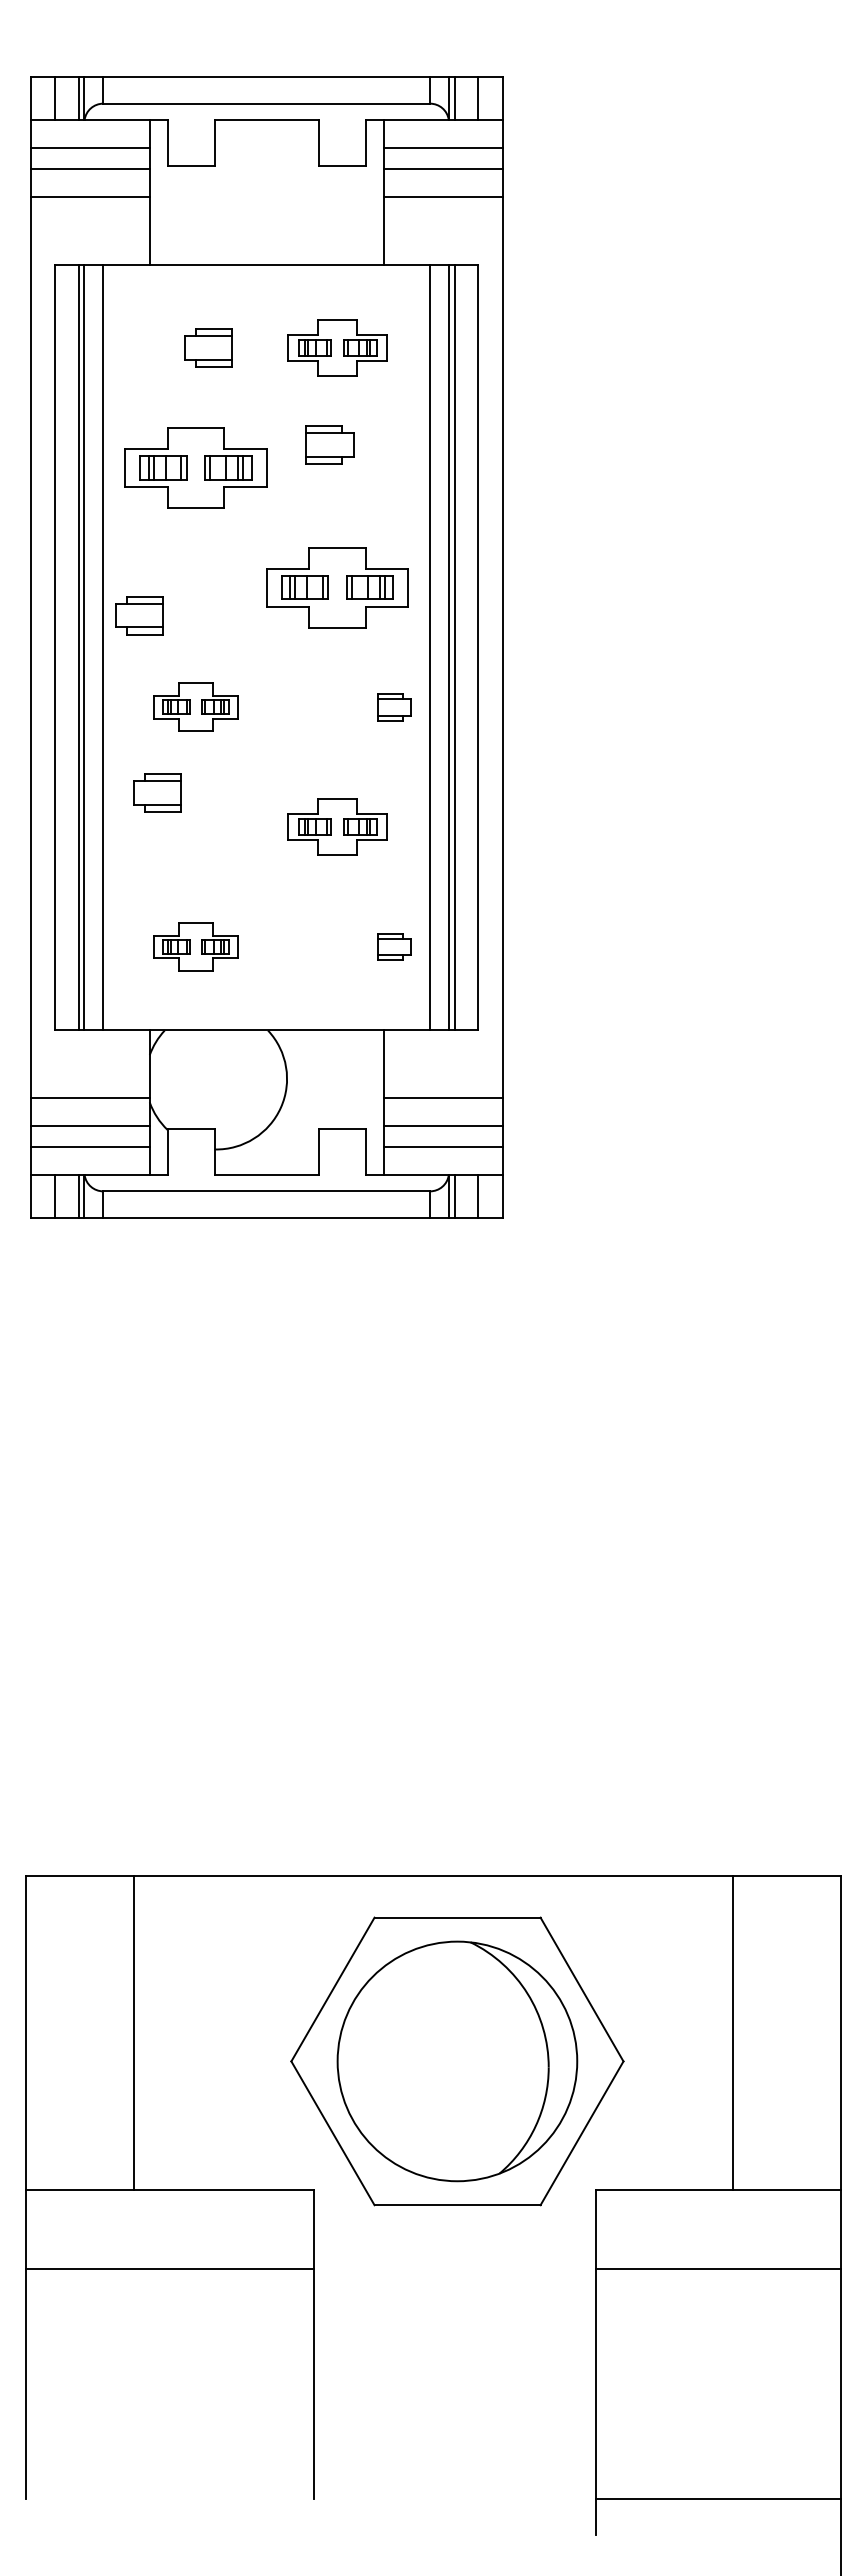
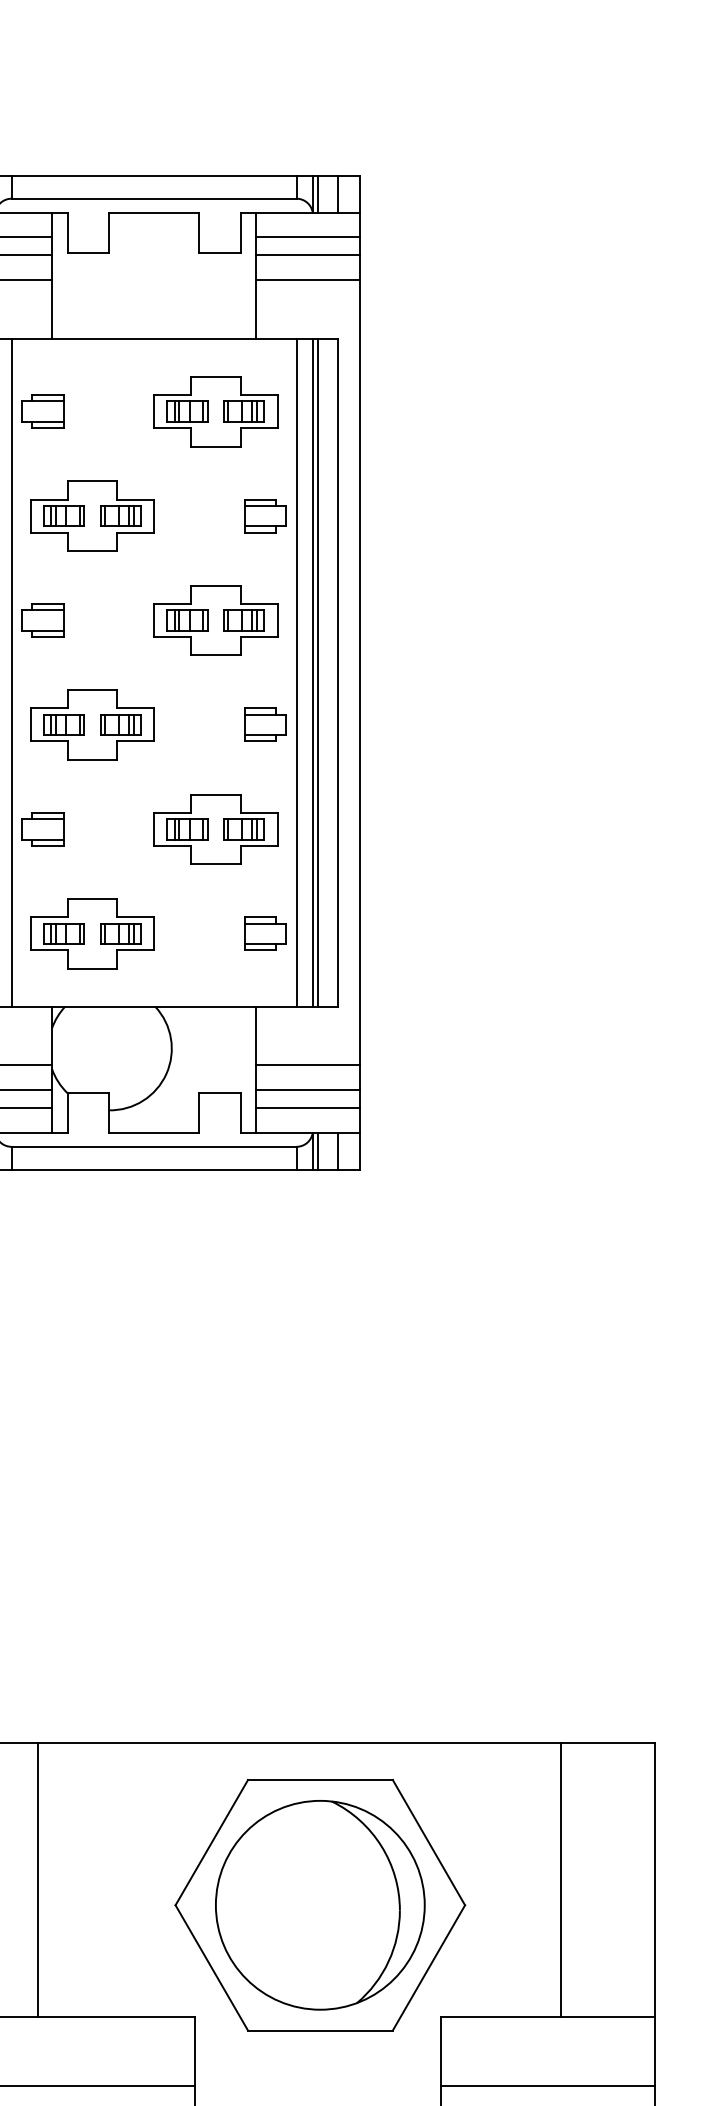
part: (208, 347) -> (43, 411), moved
part: (337, 347) -> (215, 411), size x1.43
part: (329, 444) -> (264, 515), moved
part: (139, 615) -> (43, 620), moved
part: (195, 706) -> (91, 724), size x1.67
part: (393, 706) -> (264, 724), size x1.43
part: (157, 792) -> (43, 828), moved
part: (337, 826) -> (215, 828), size x1.43
part: (195, 946) -> (91, 933), size x1.67
part: (393, 946) -> (264, 933), size x1.43

